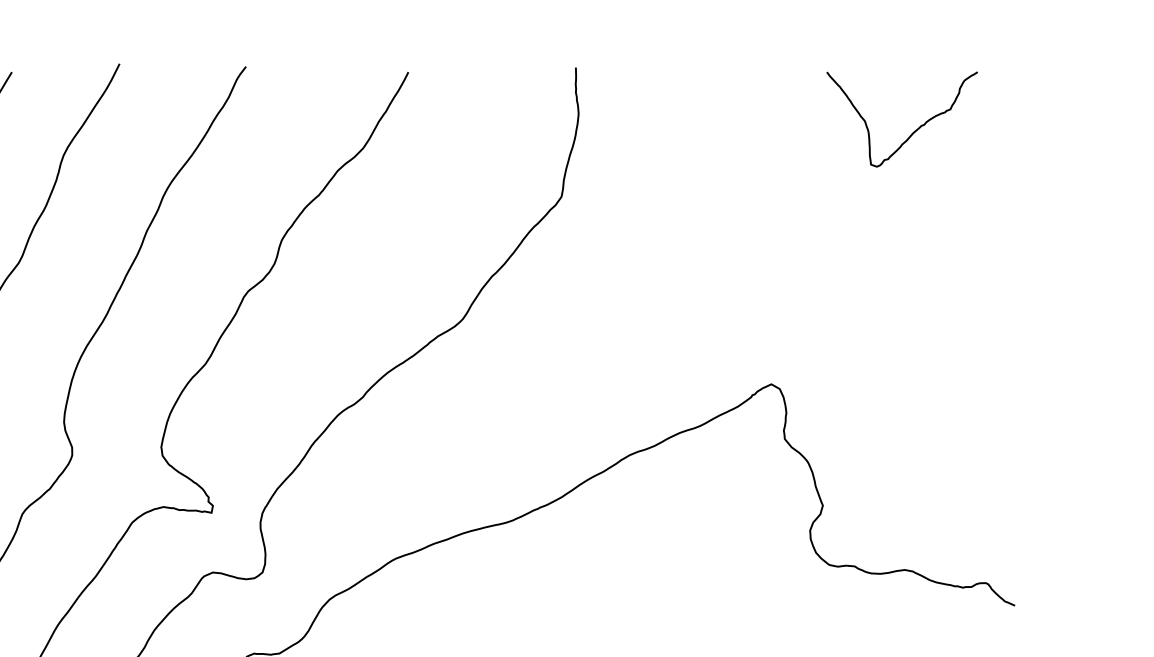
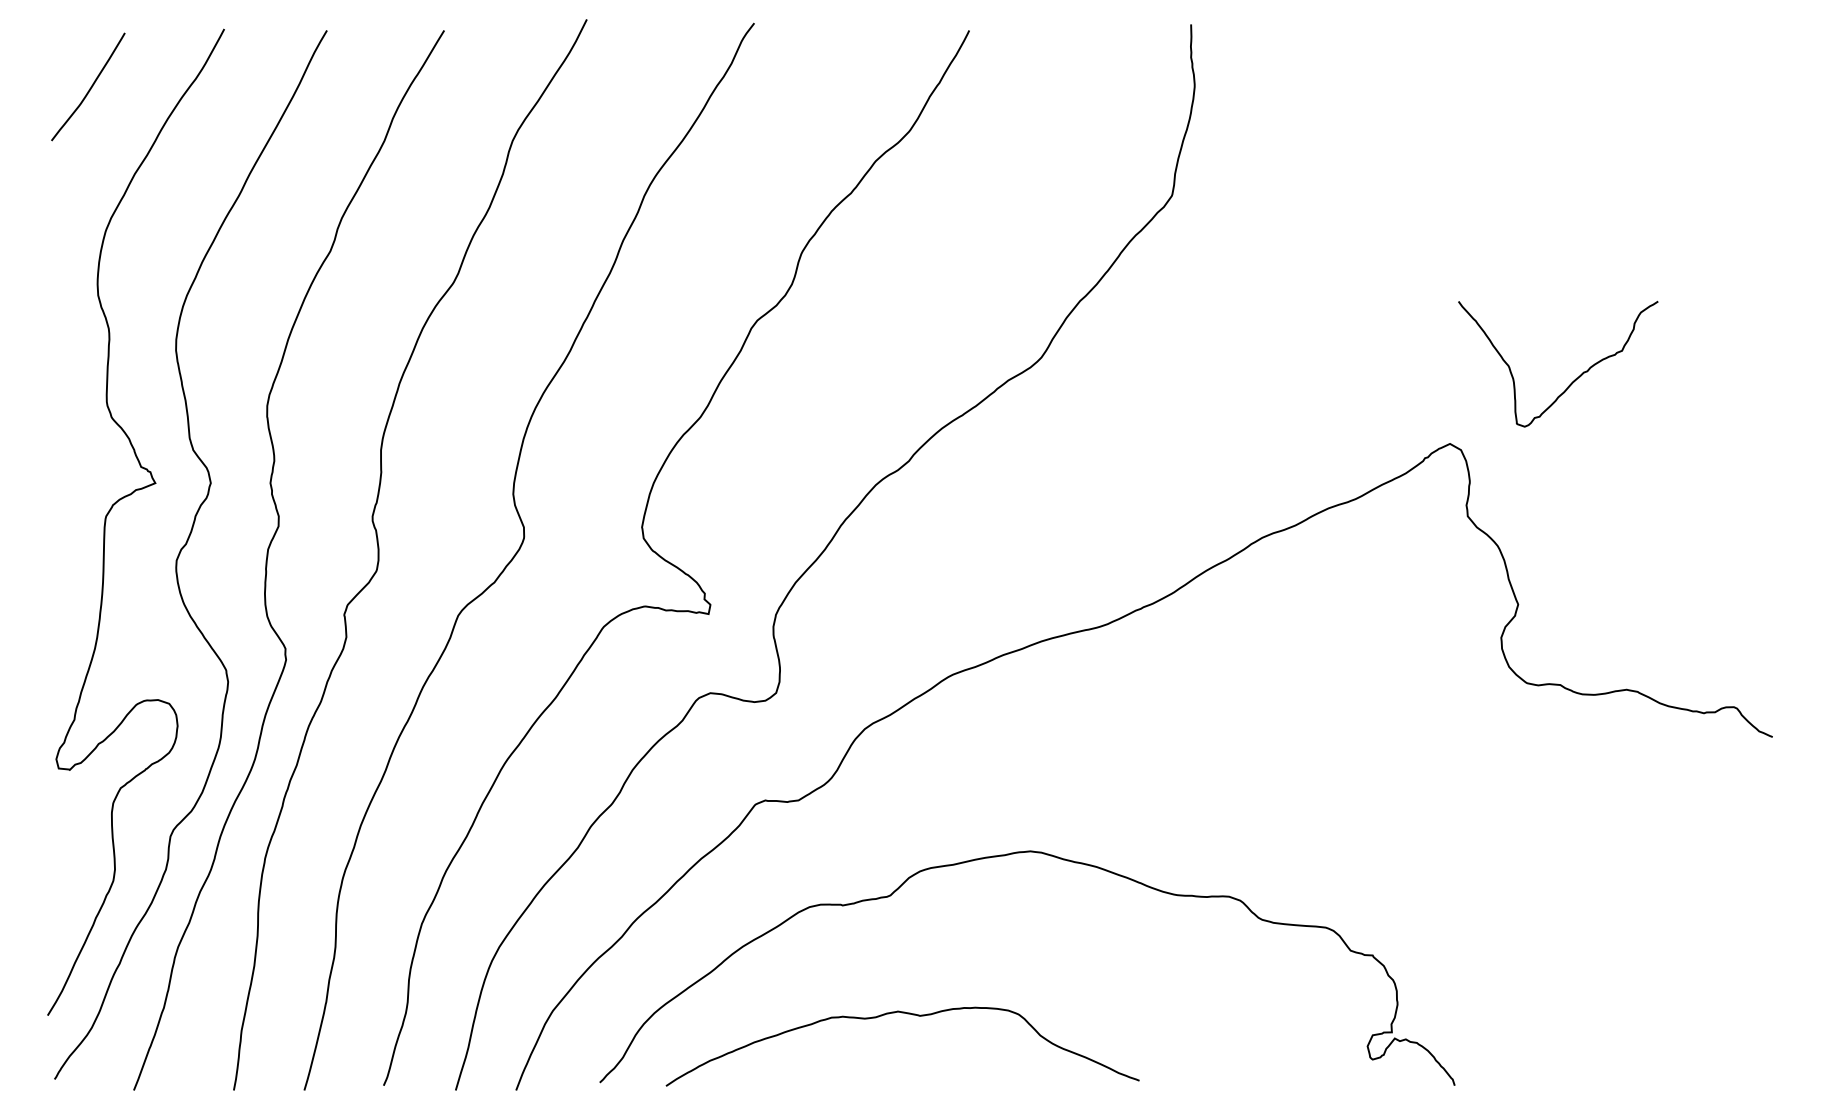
curve: (914, 131) -> (1574, 379), moved

